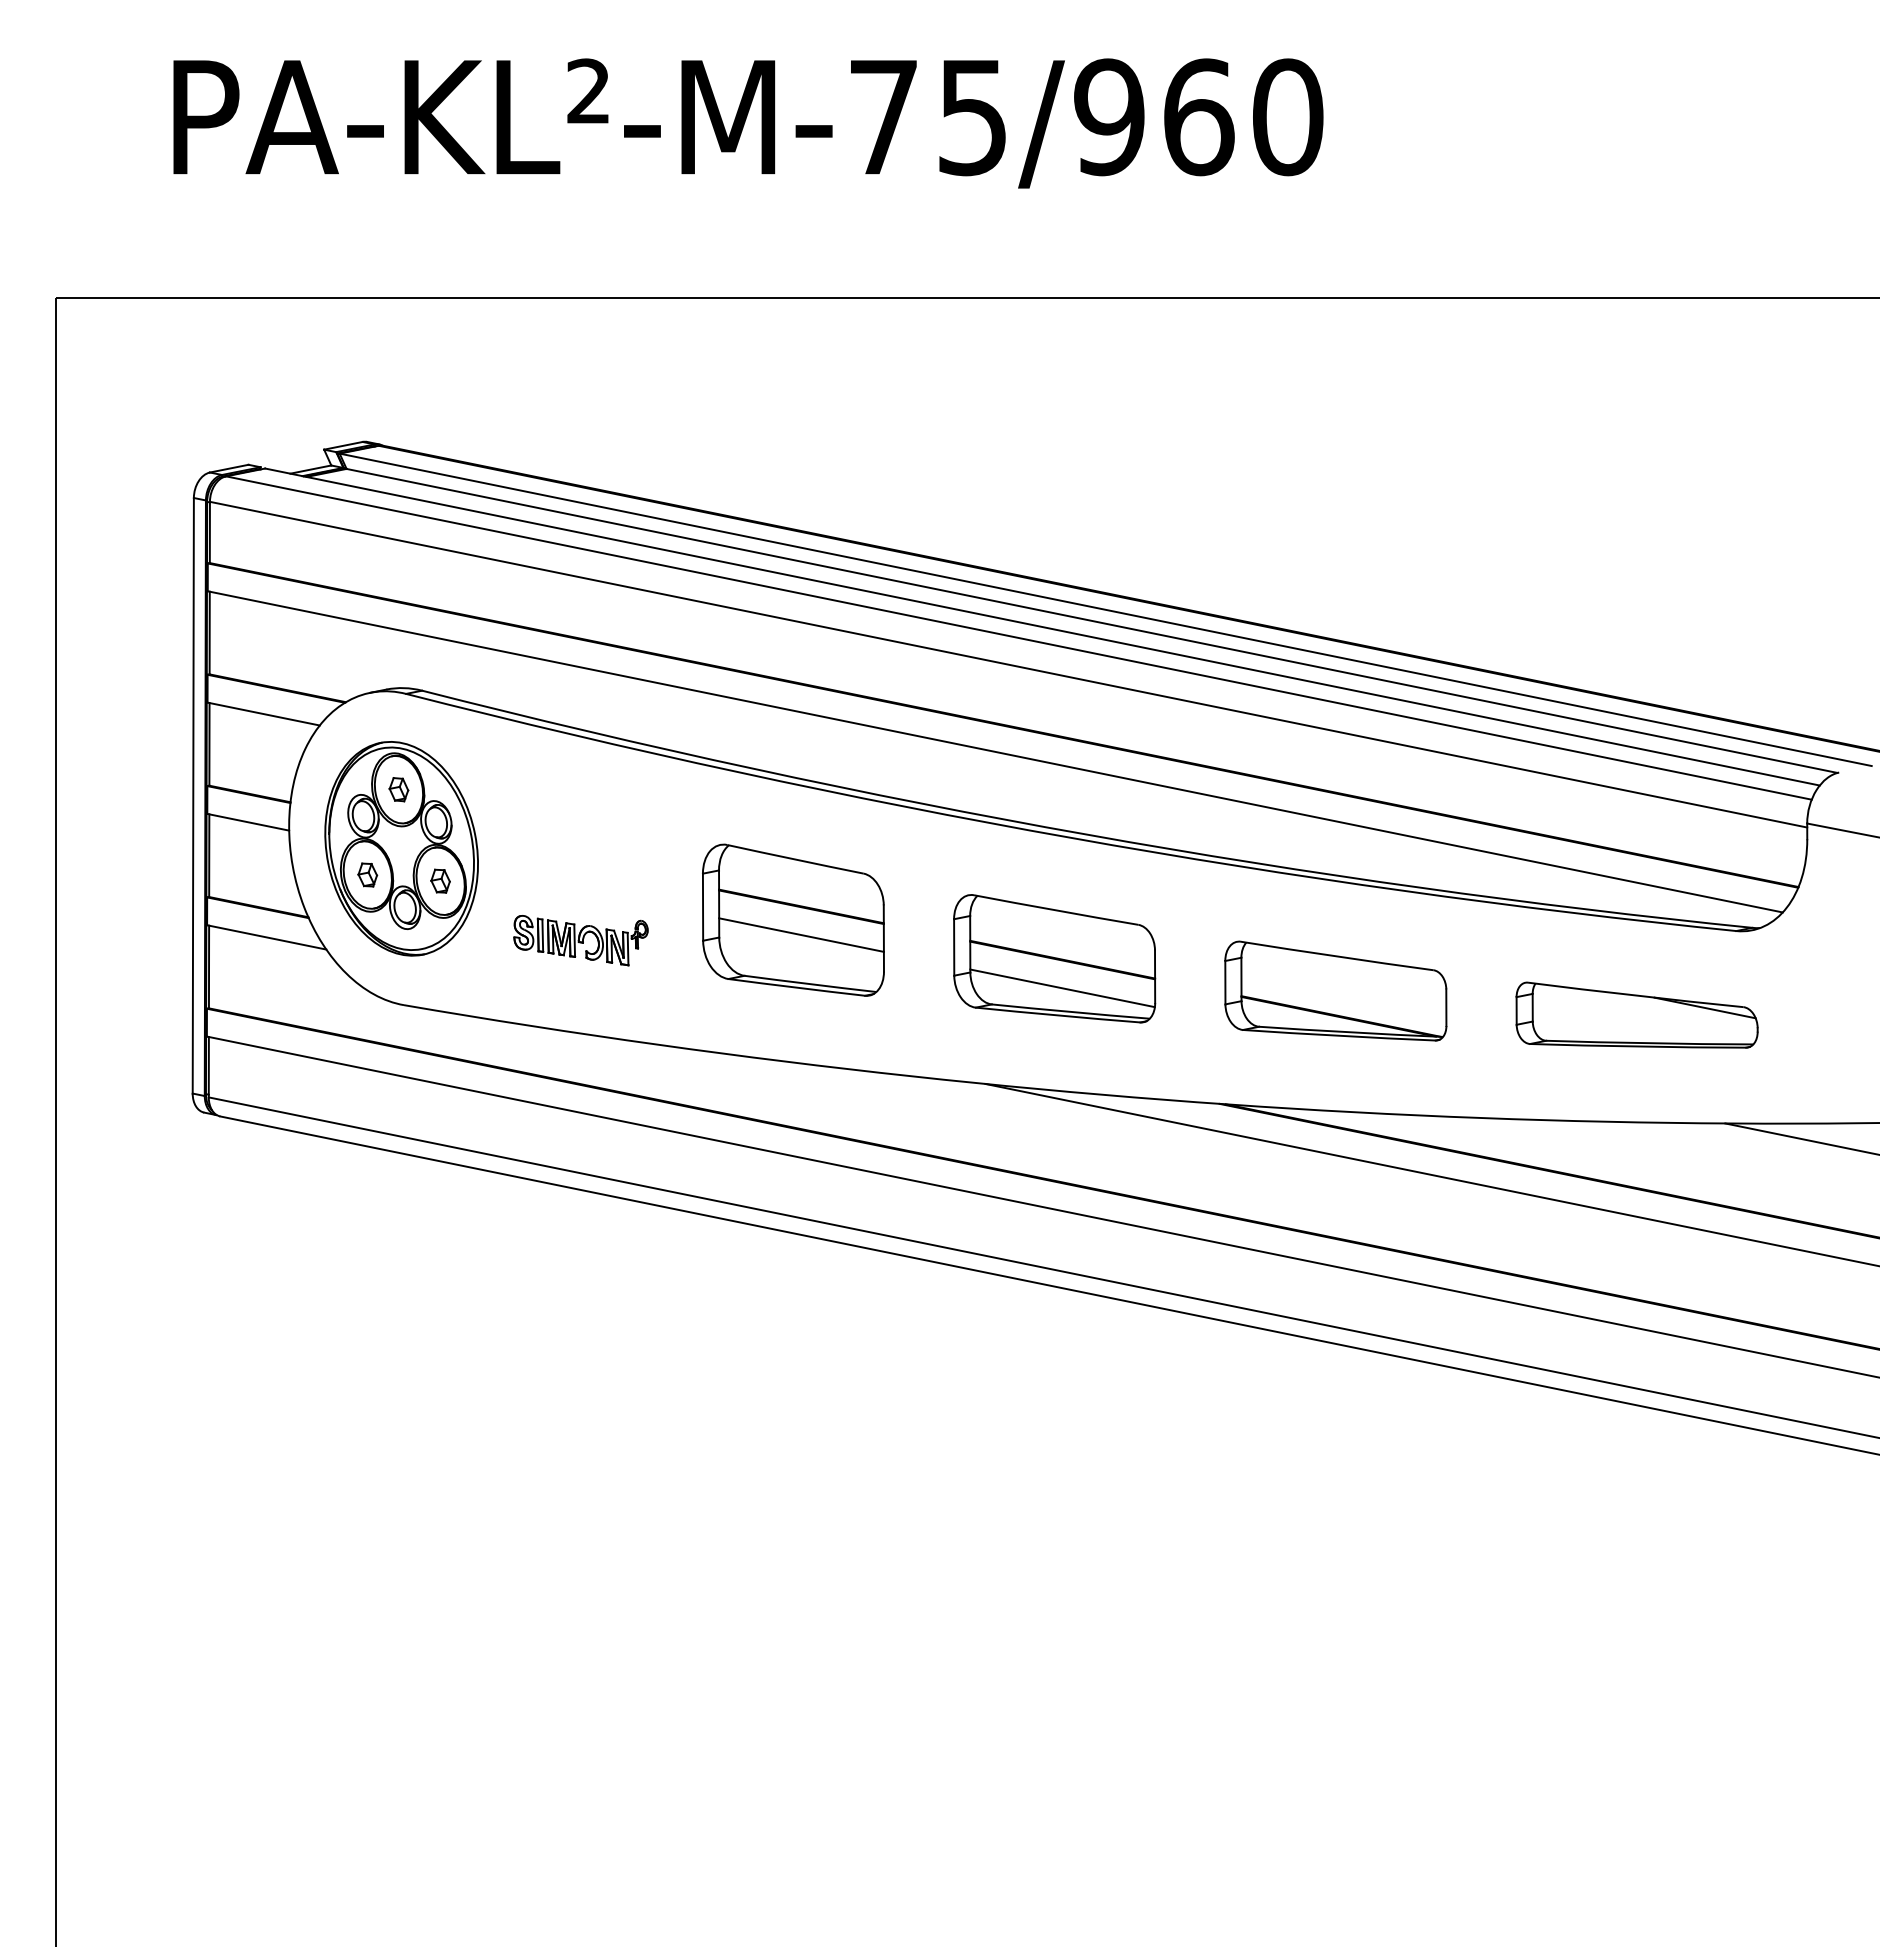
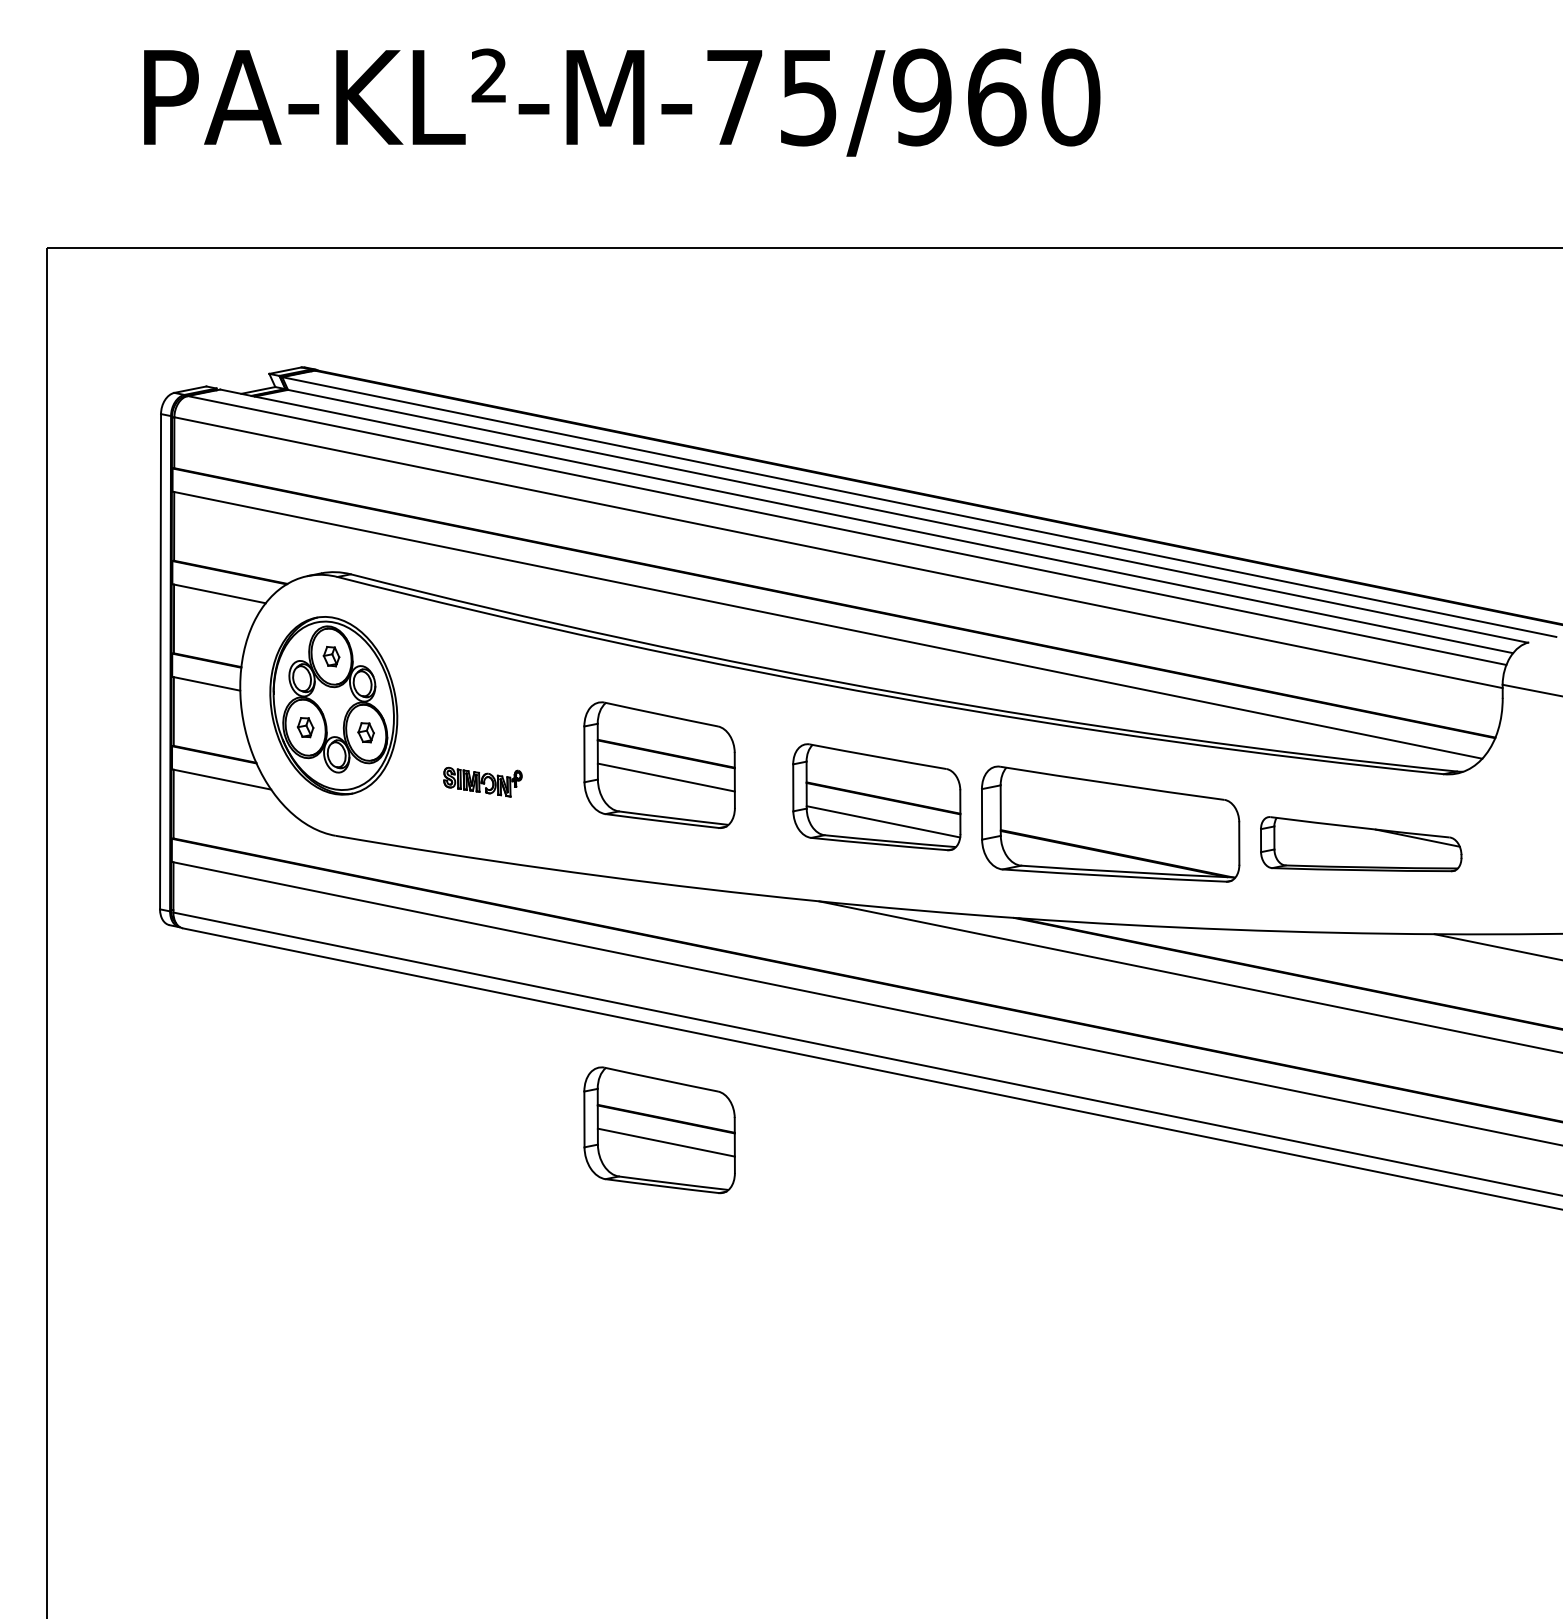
part: (580, 940) -> (482, 782), size x0.7
part: (1335, 990) -> (1110, 823), size x1.4
part: (793, 1358) -> (659, 1129), added

